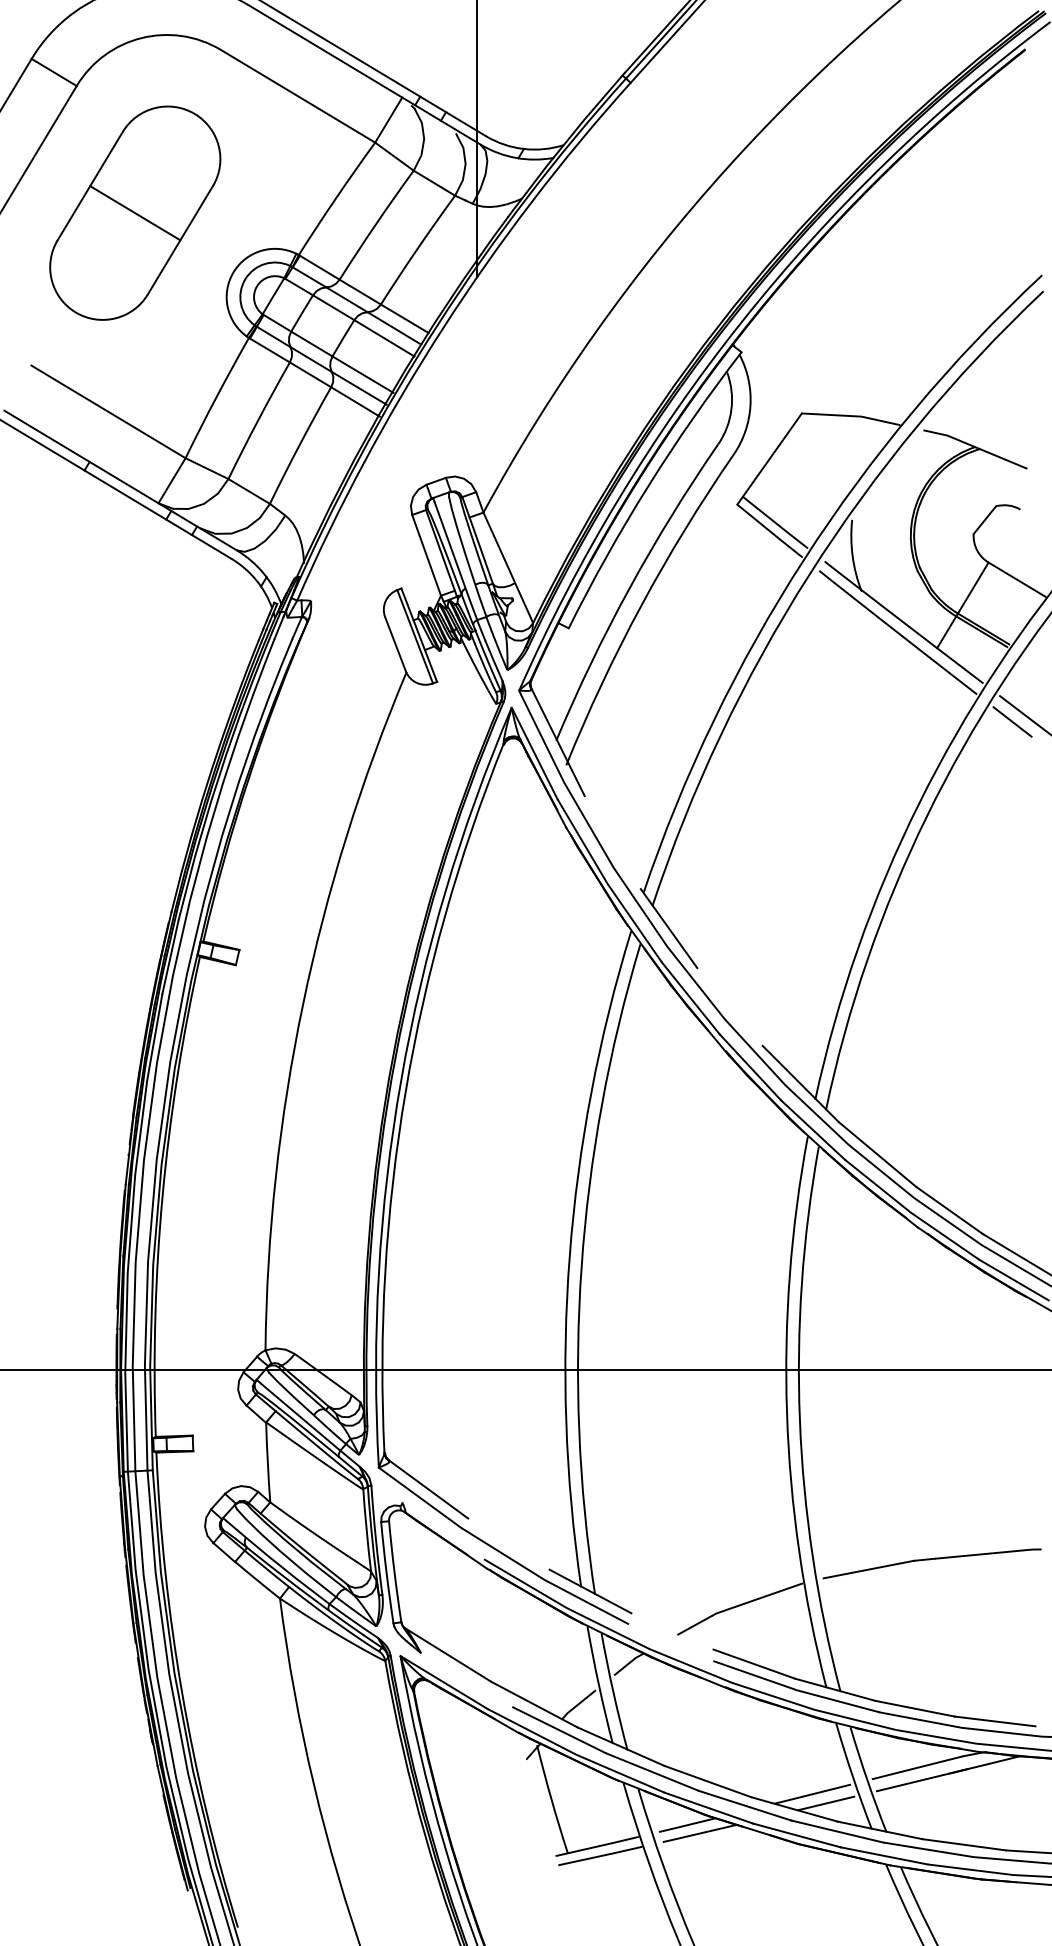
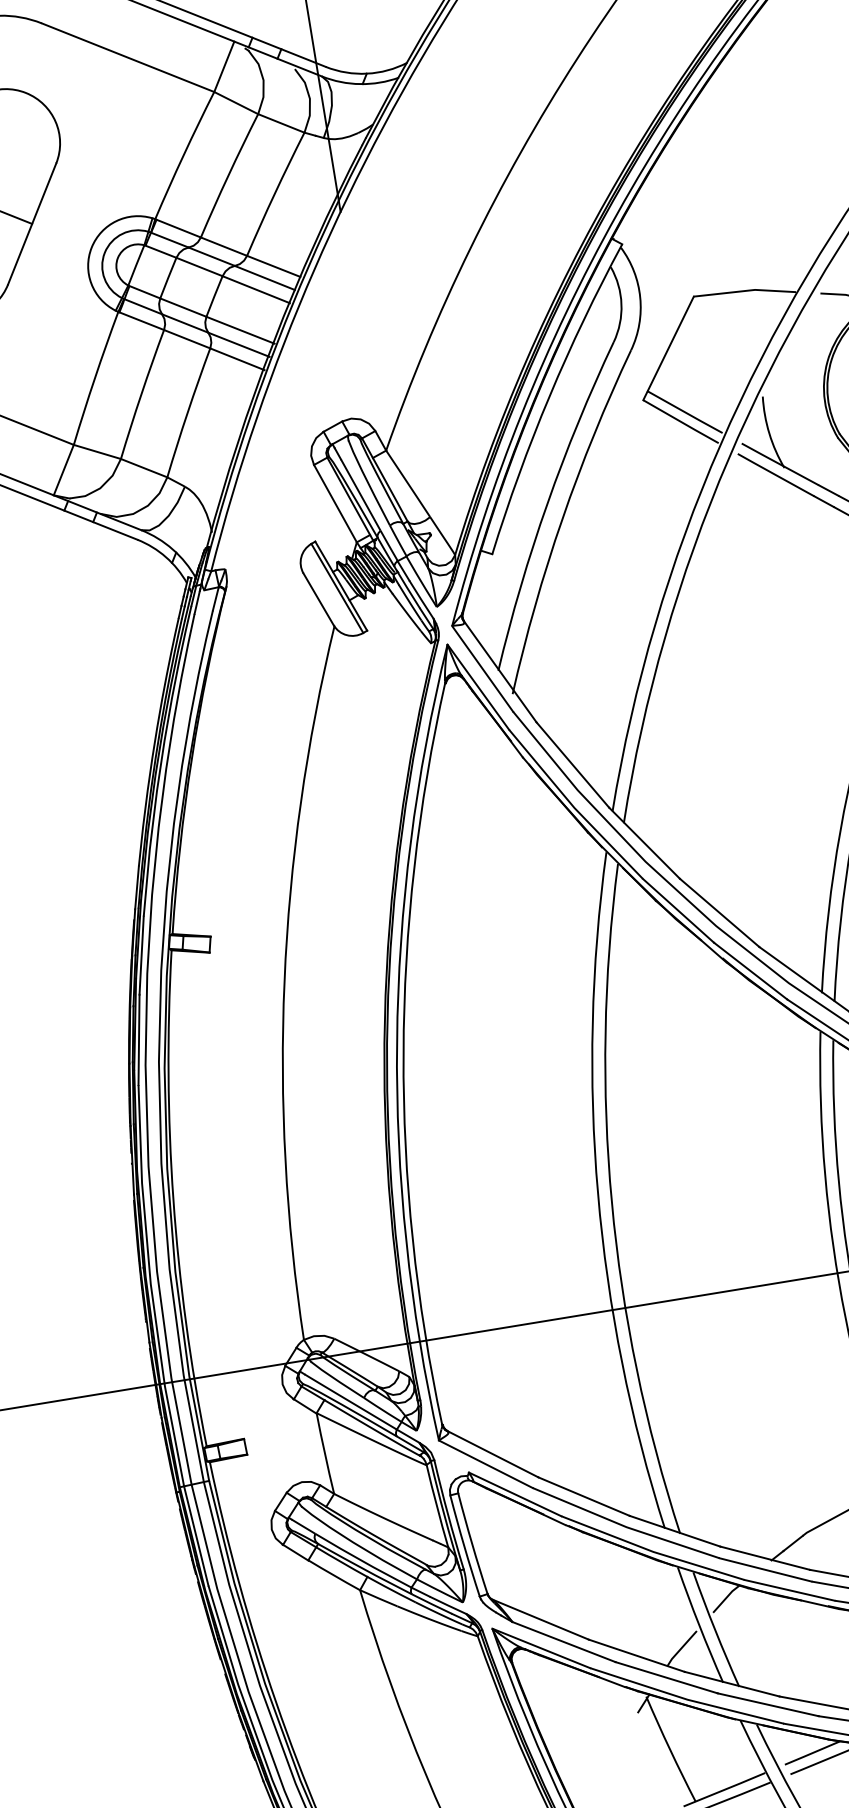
line: (612, 842) -> (572, 765), added
line: (729, 1006) -> (719, 912), added
line: (443, 1531) -> (515, 1494), added
line: (508, 1543) -> (583, 1496), added
line: (672, 1631) -> (765, 1558), added
line: (670, 1642) -> (764, 1569), added
line: (466, 1679) -> (563, 1641), added

